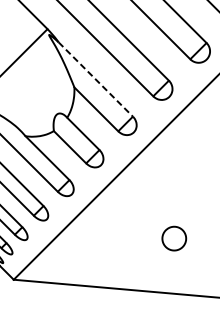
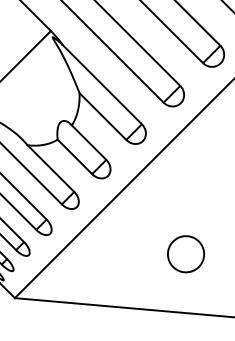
line: (95, 79) -> (102, 84), dashed -> solid
part: (173, 238) -> (185, 254), size x1.43

